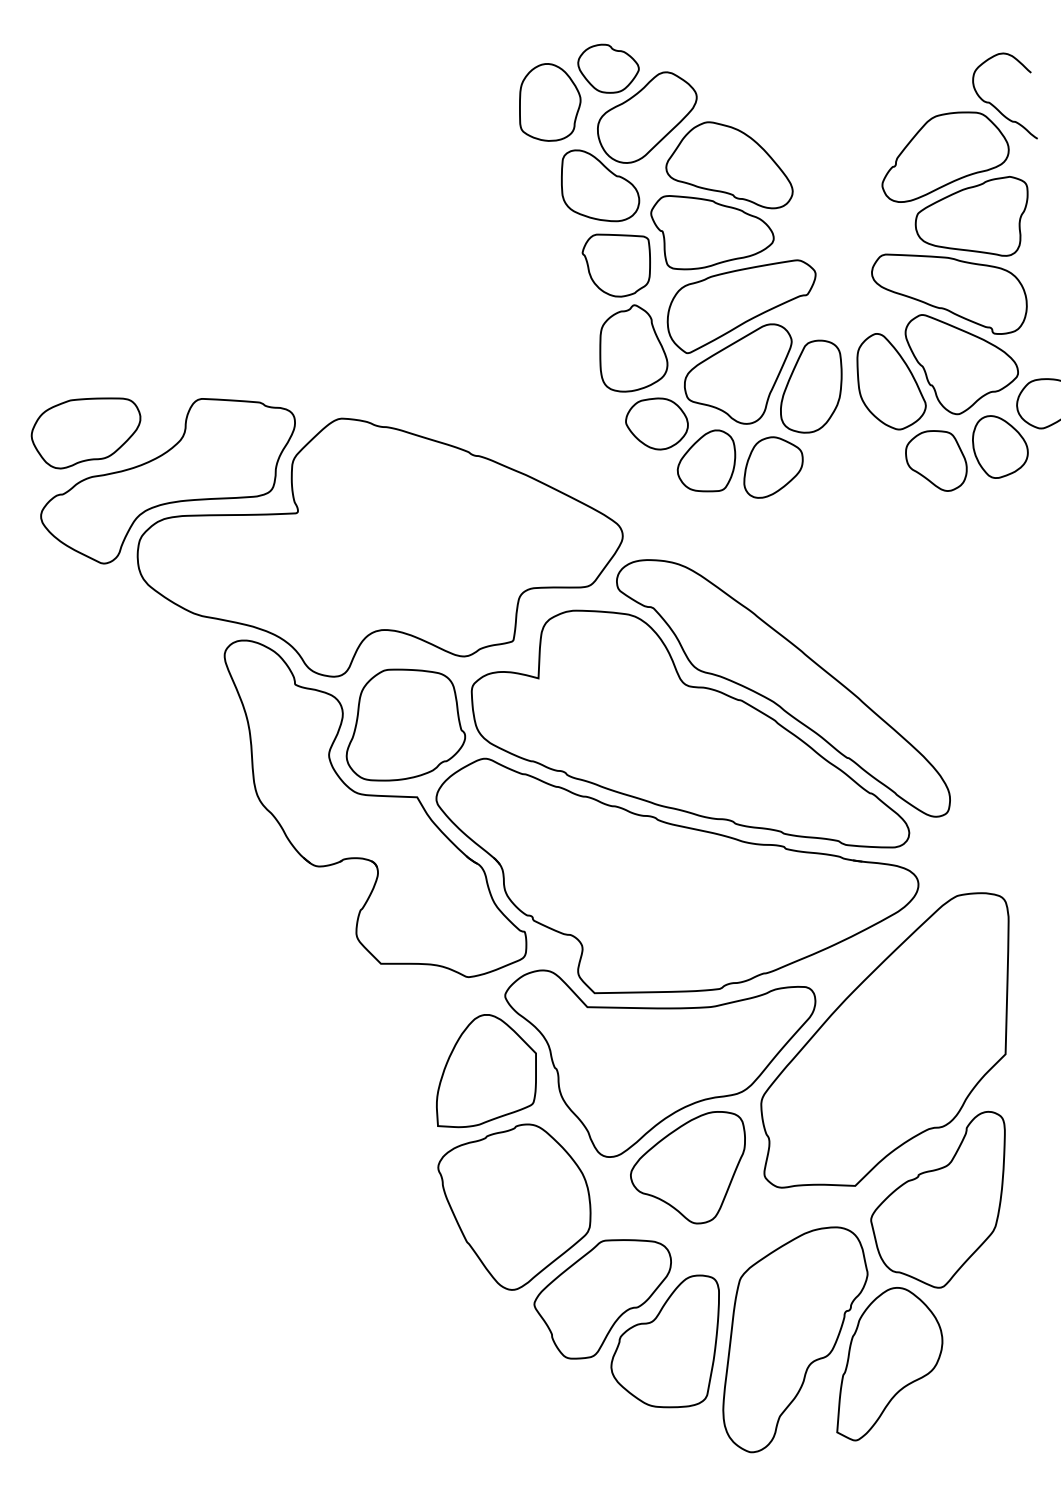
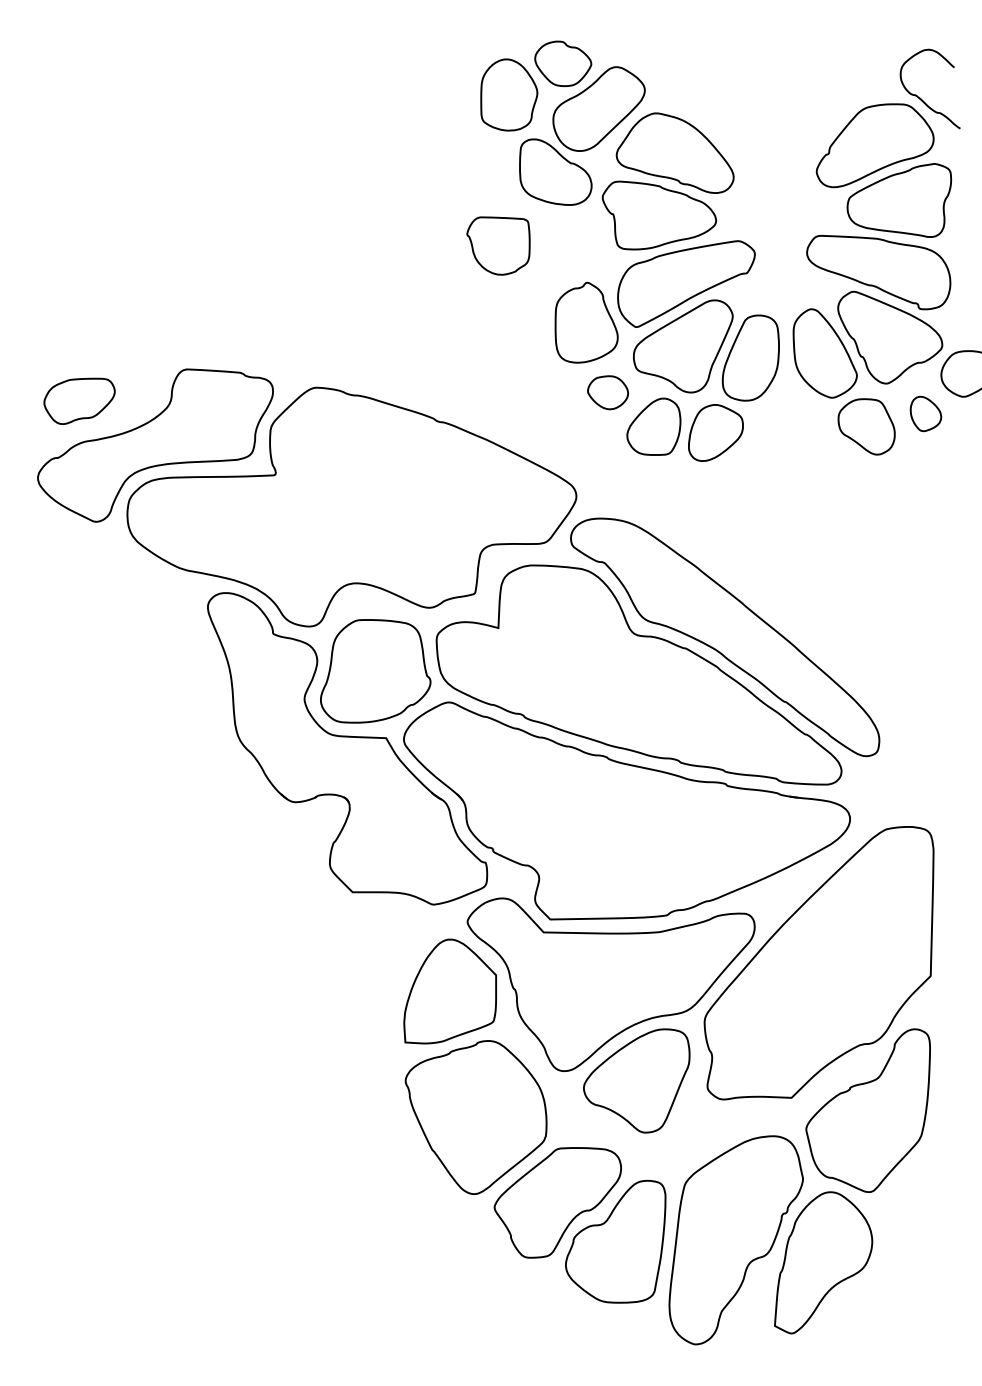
part: (616, 265) -> (498, 245), moved
part: (656, 423) -> (607, 392), size x0.7
part: (85, 433) -> (79, 401), size x0.7
part: (999, 446) -> (925, 413), size x0.6

